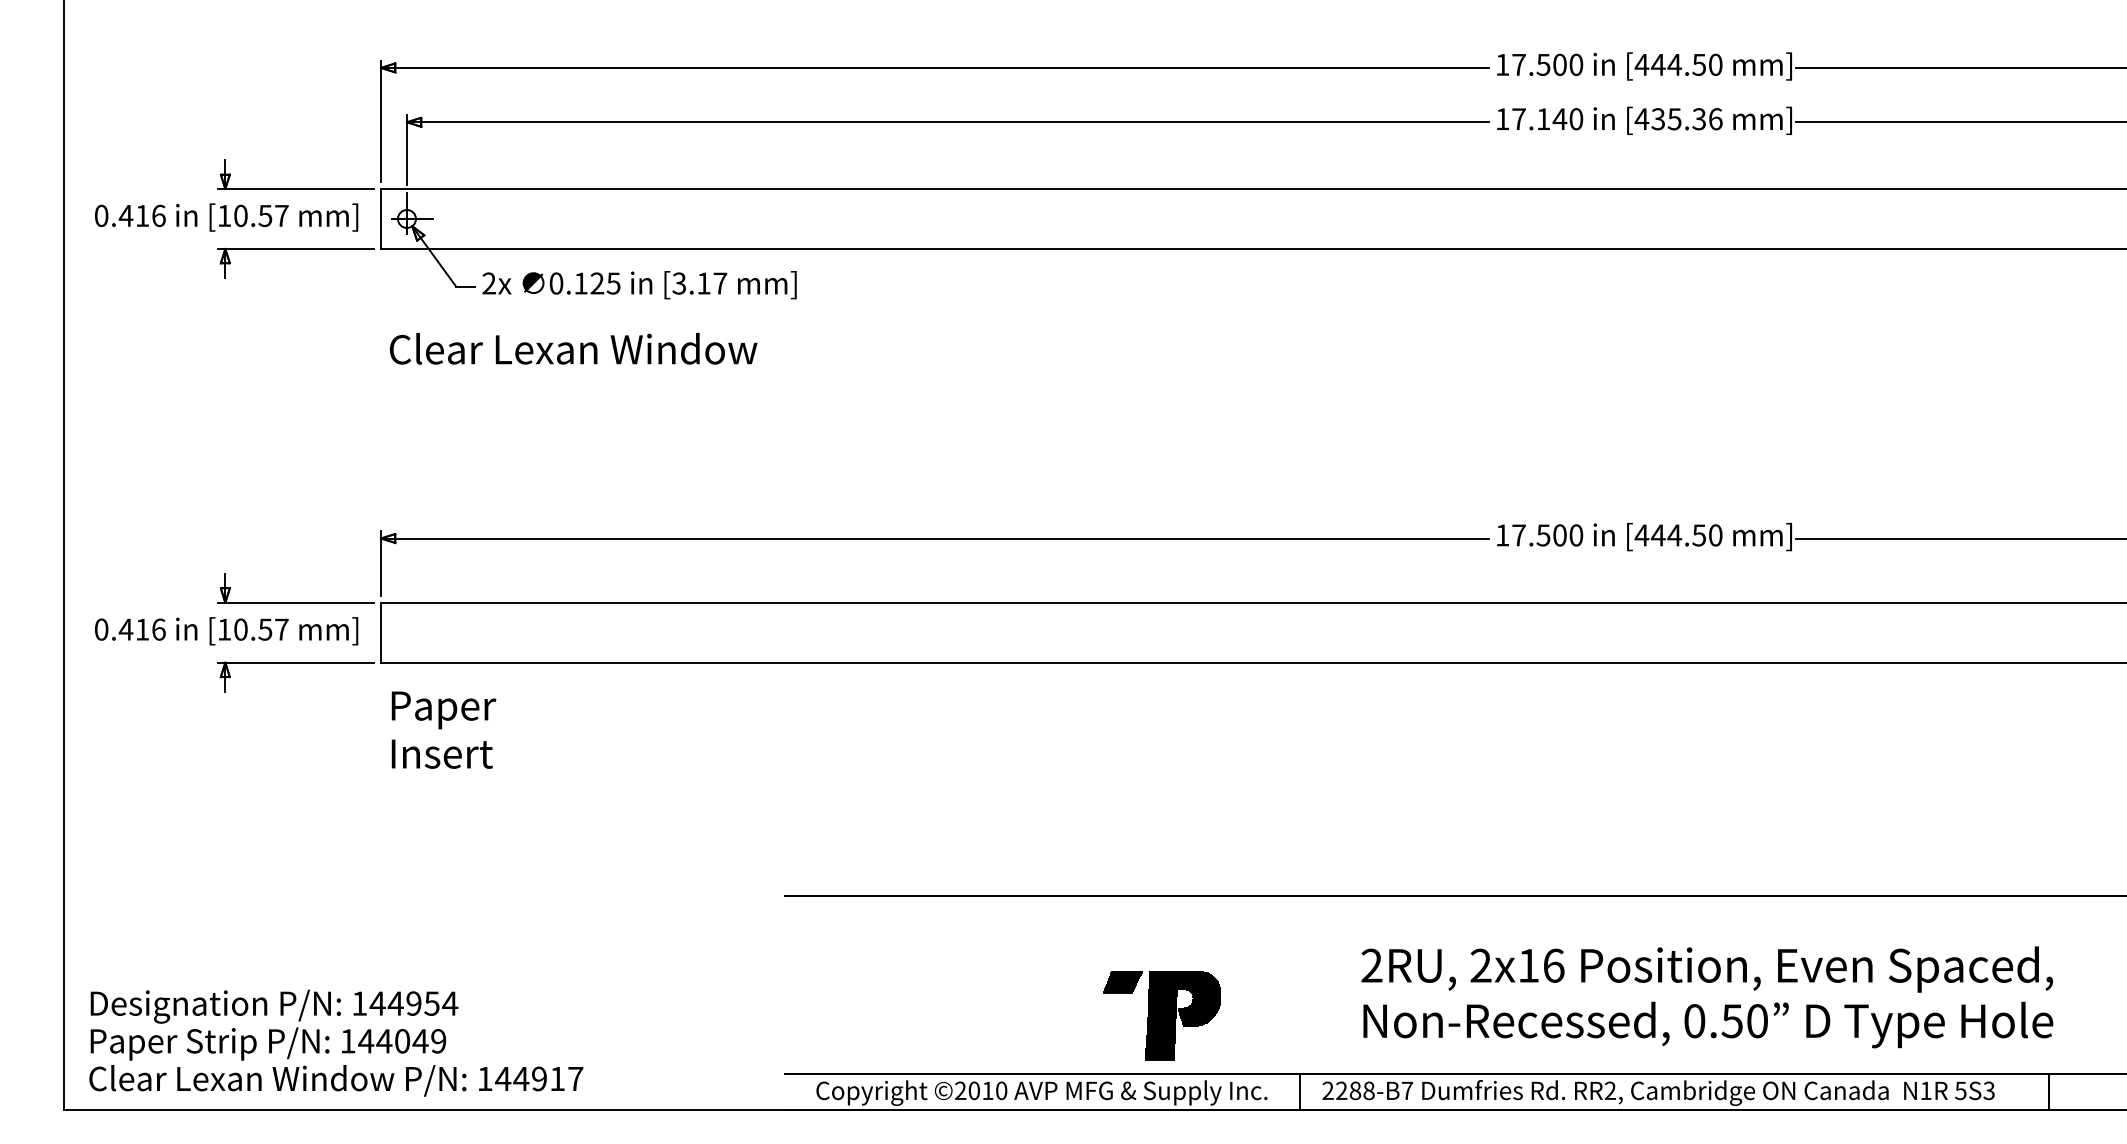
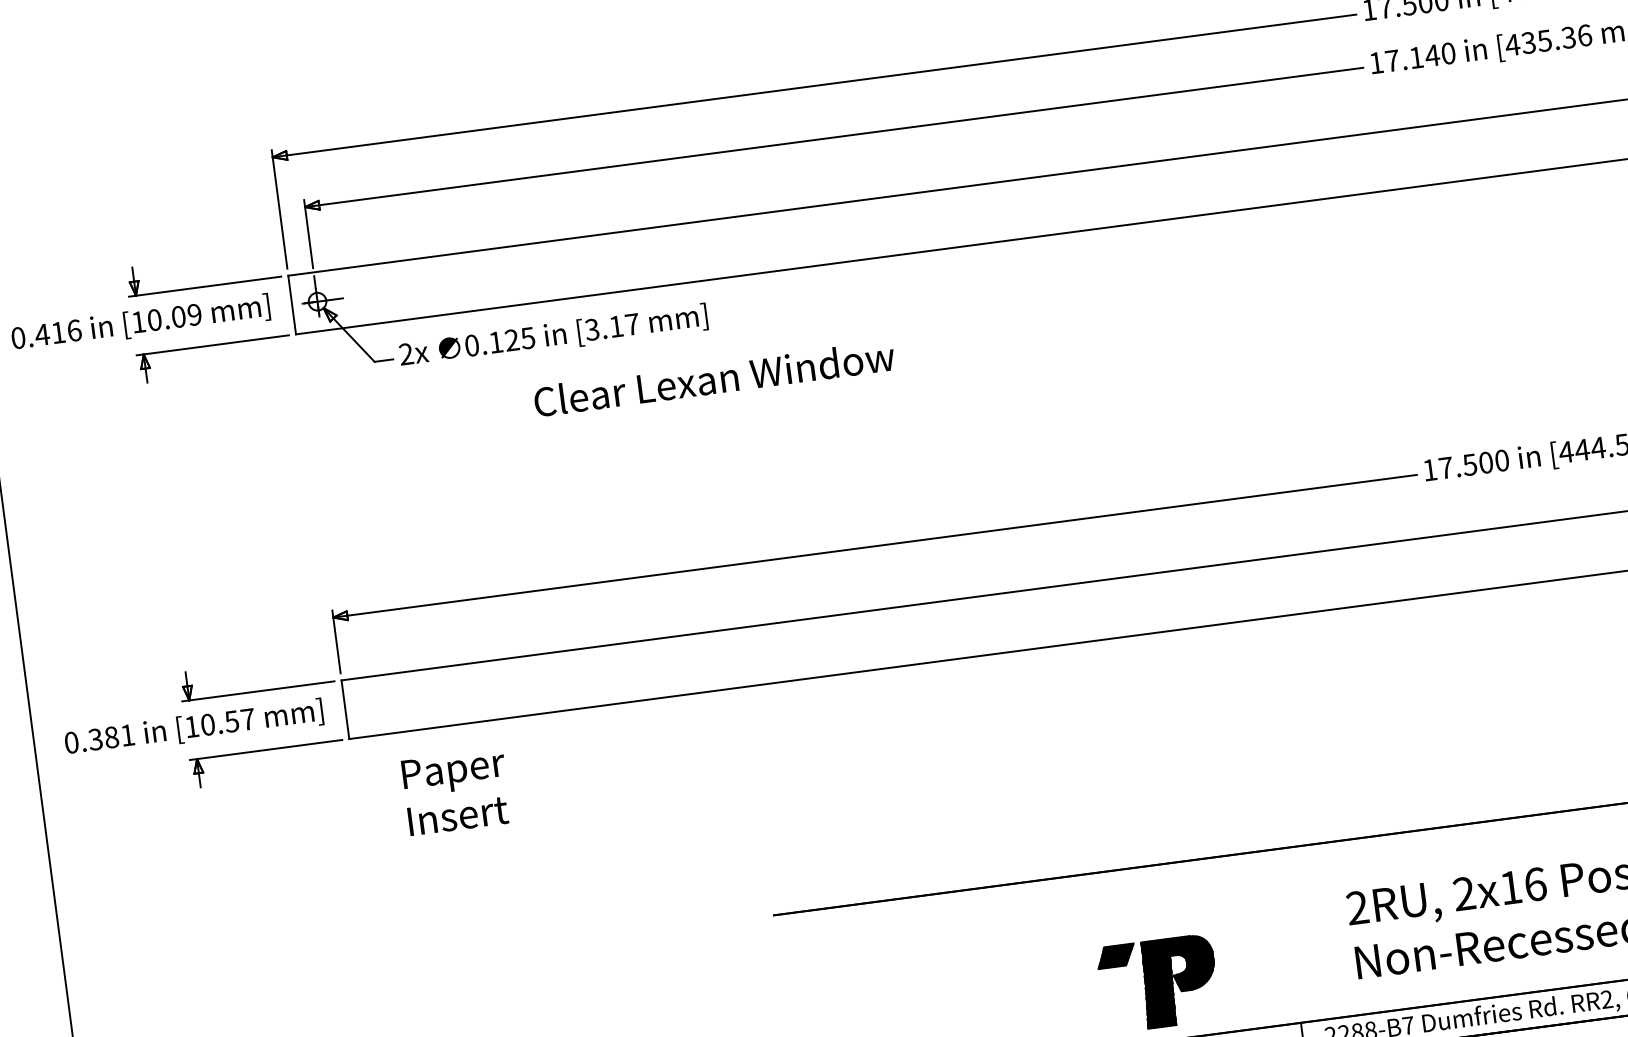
text: (273, 215) -> (186, 315), [10.57 -> [10.09
text: (573, 348) -> (714, 378), moved
text: (141, 629) -> (110, 737), 0.416 -> 0.381
text: (443, 729) -> (456, 791), moved

